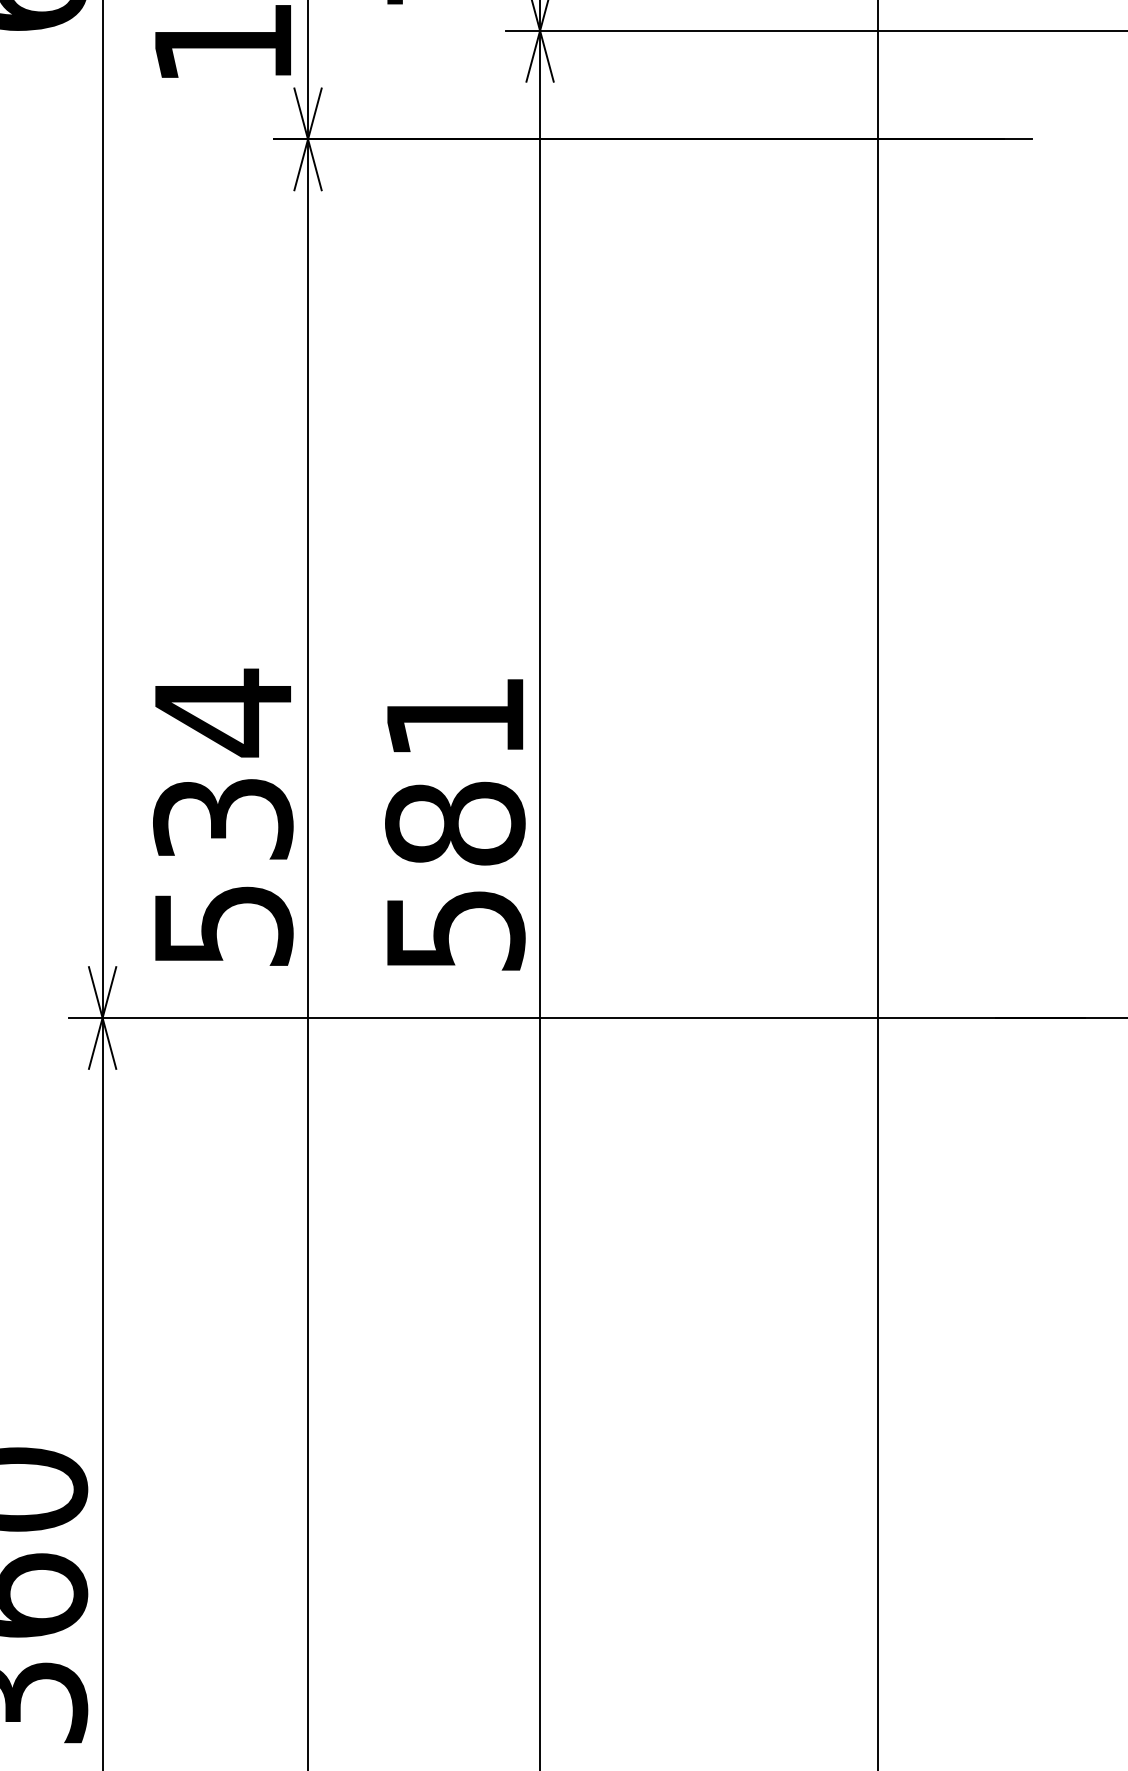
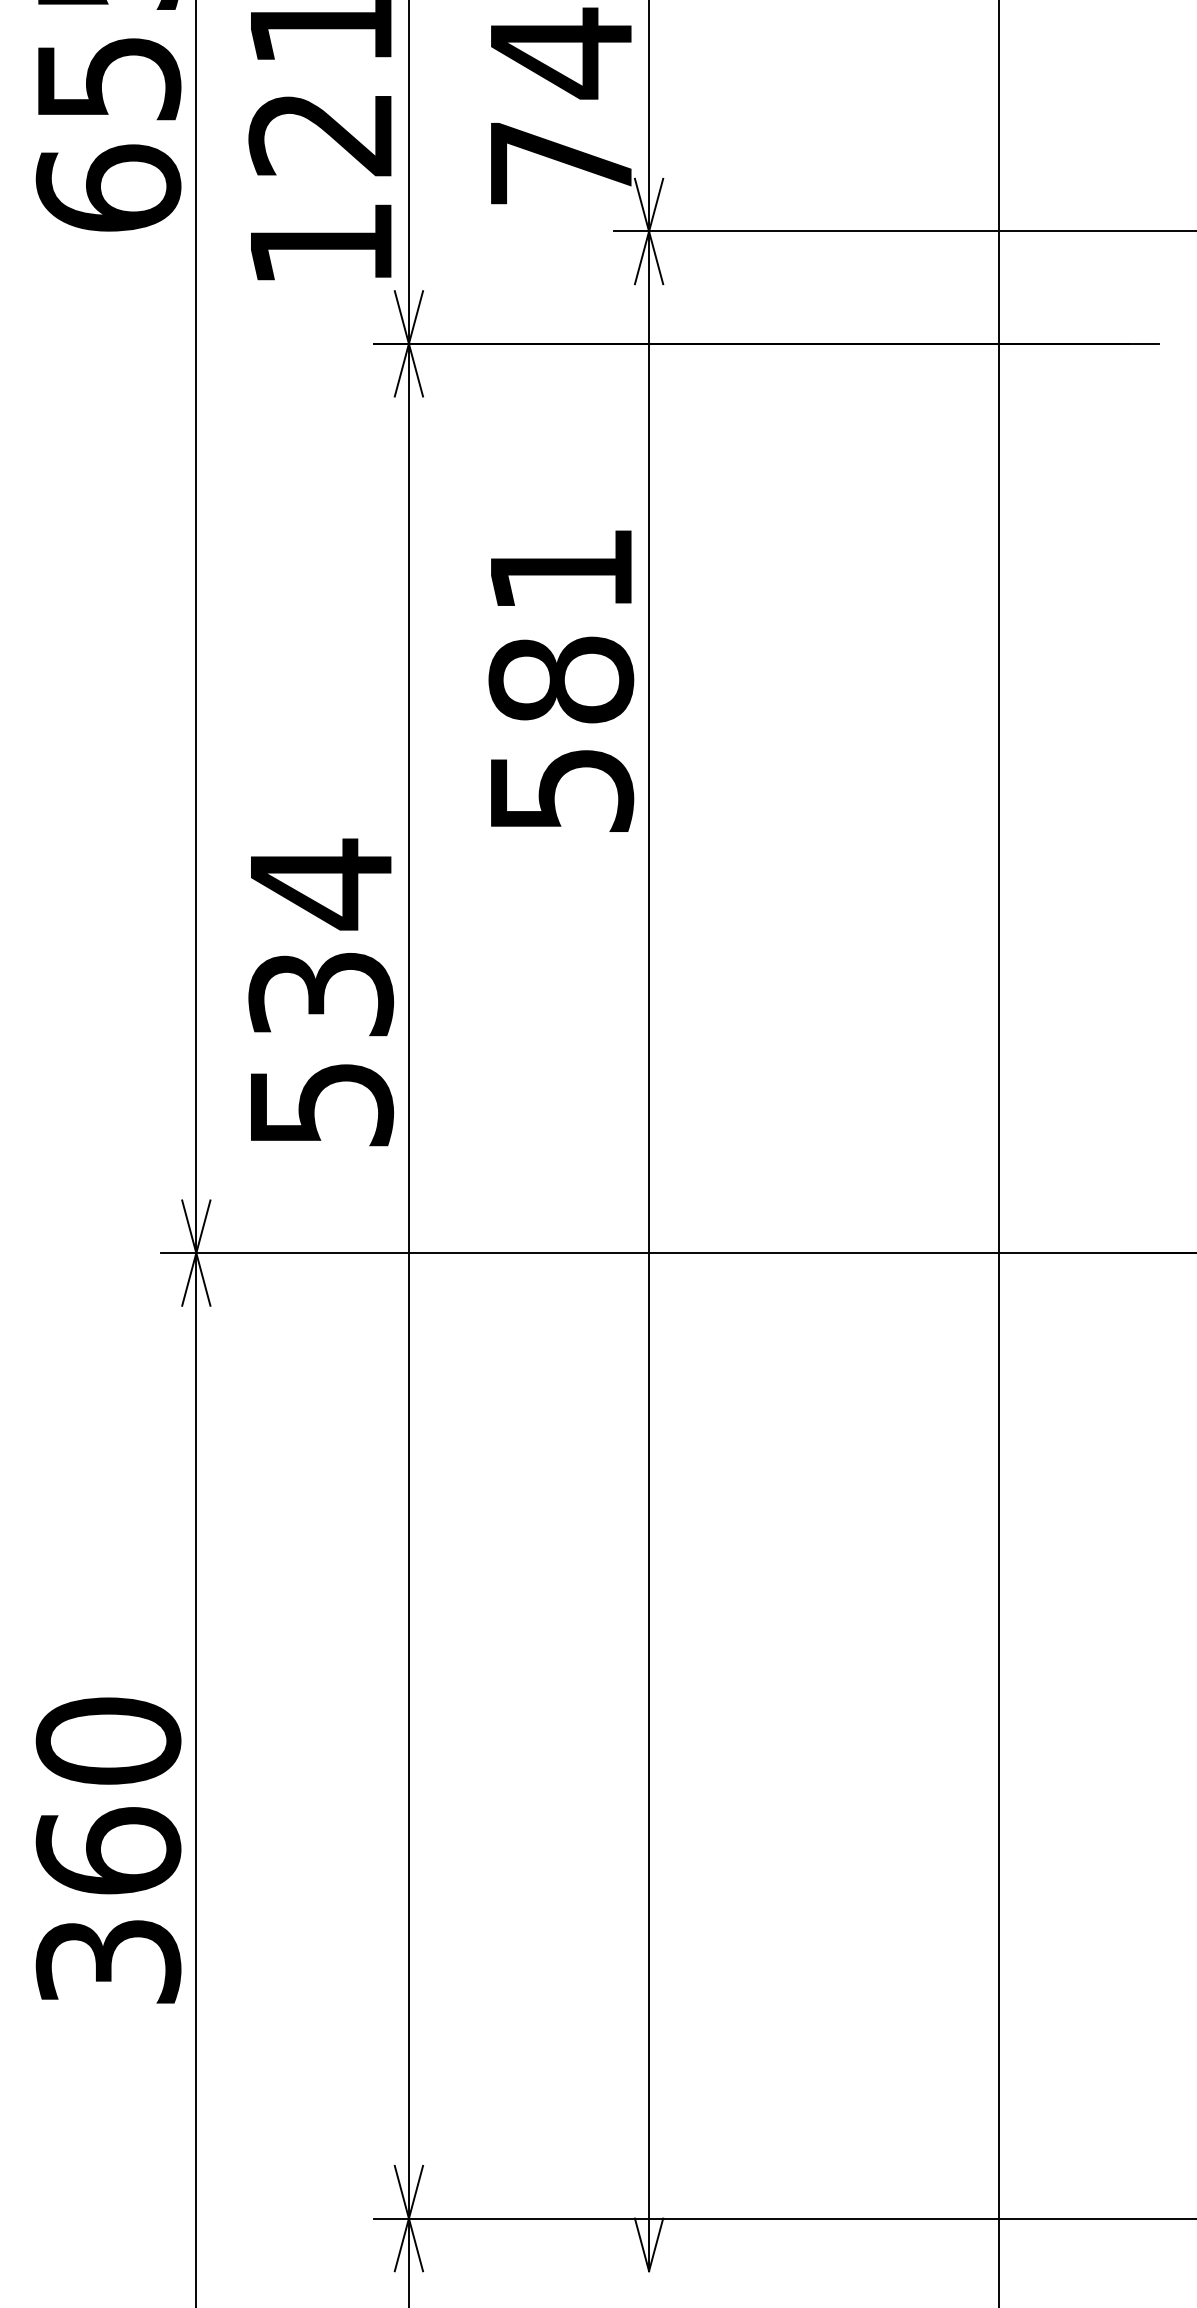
text: (222, 817) -> (320, 992), moved
text: (455, 824) -> (561, 680), moved

